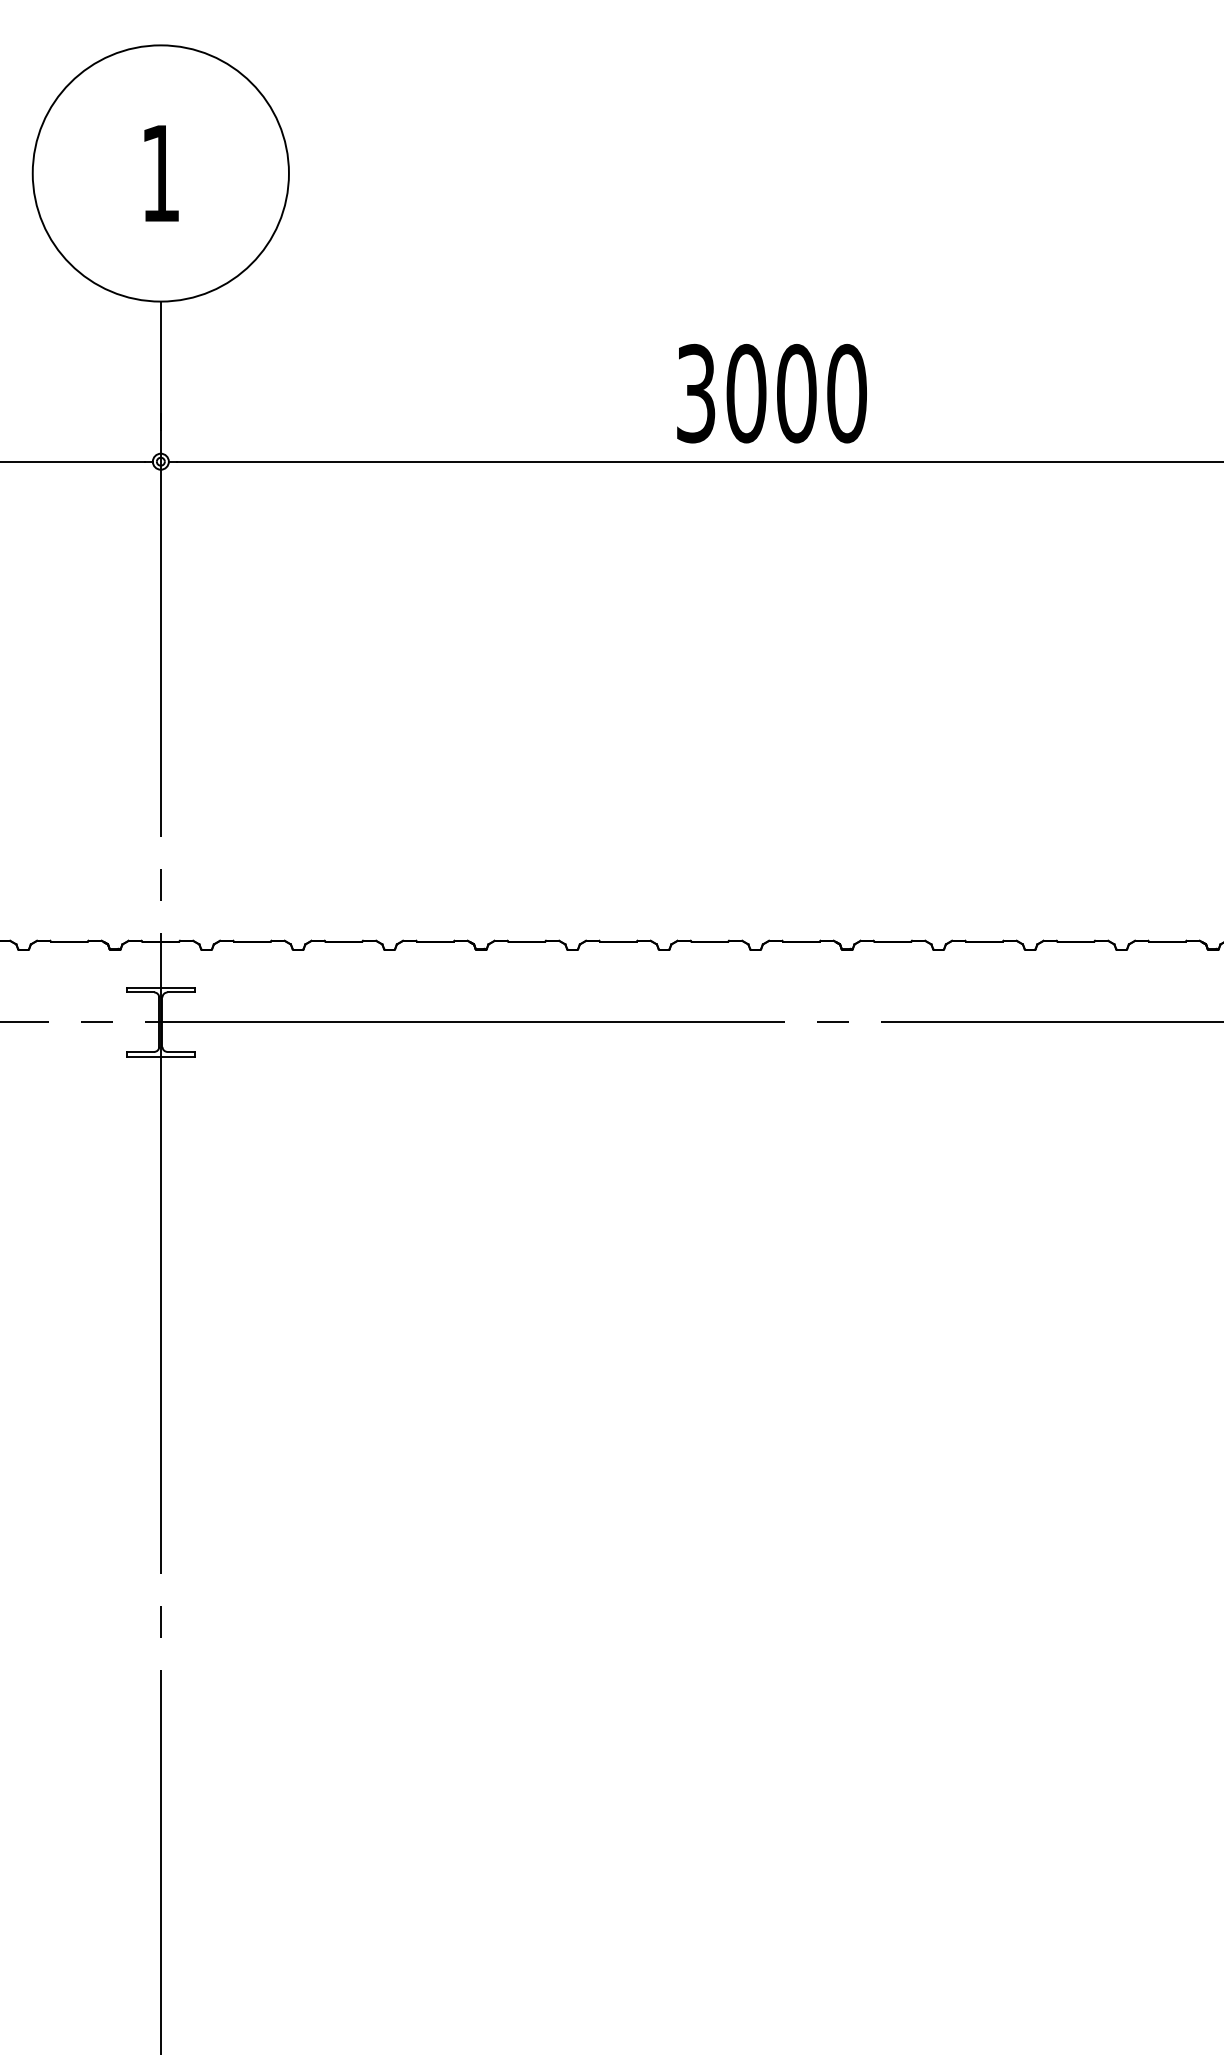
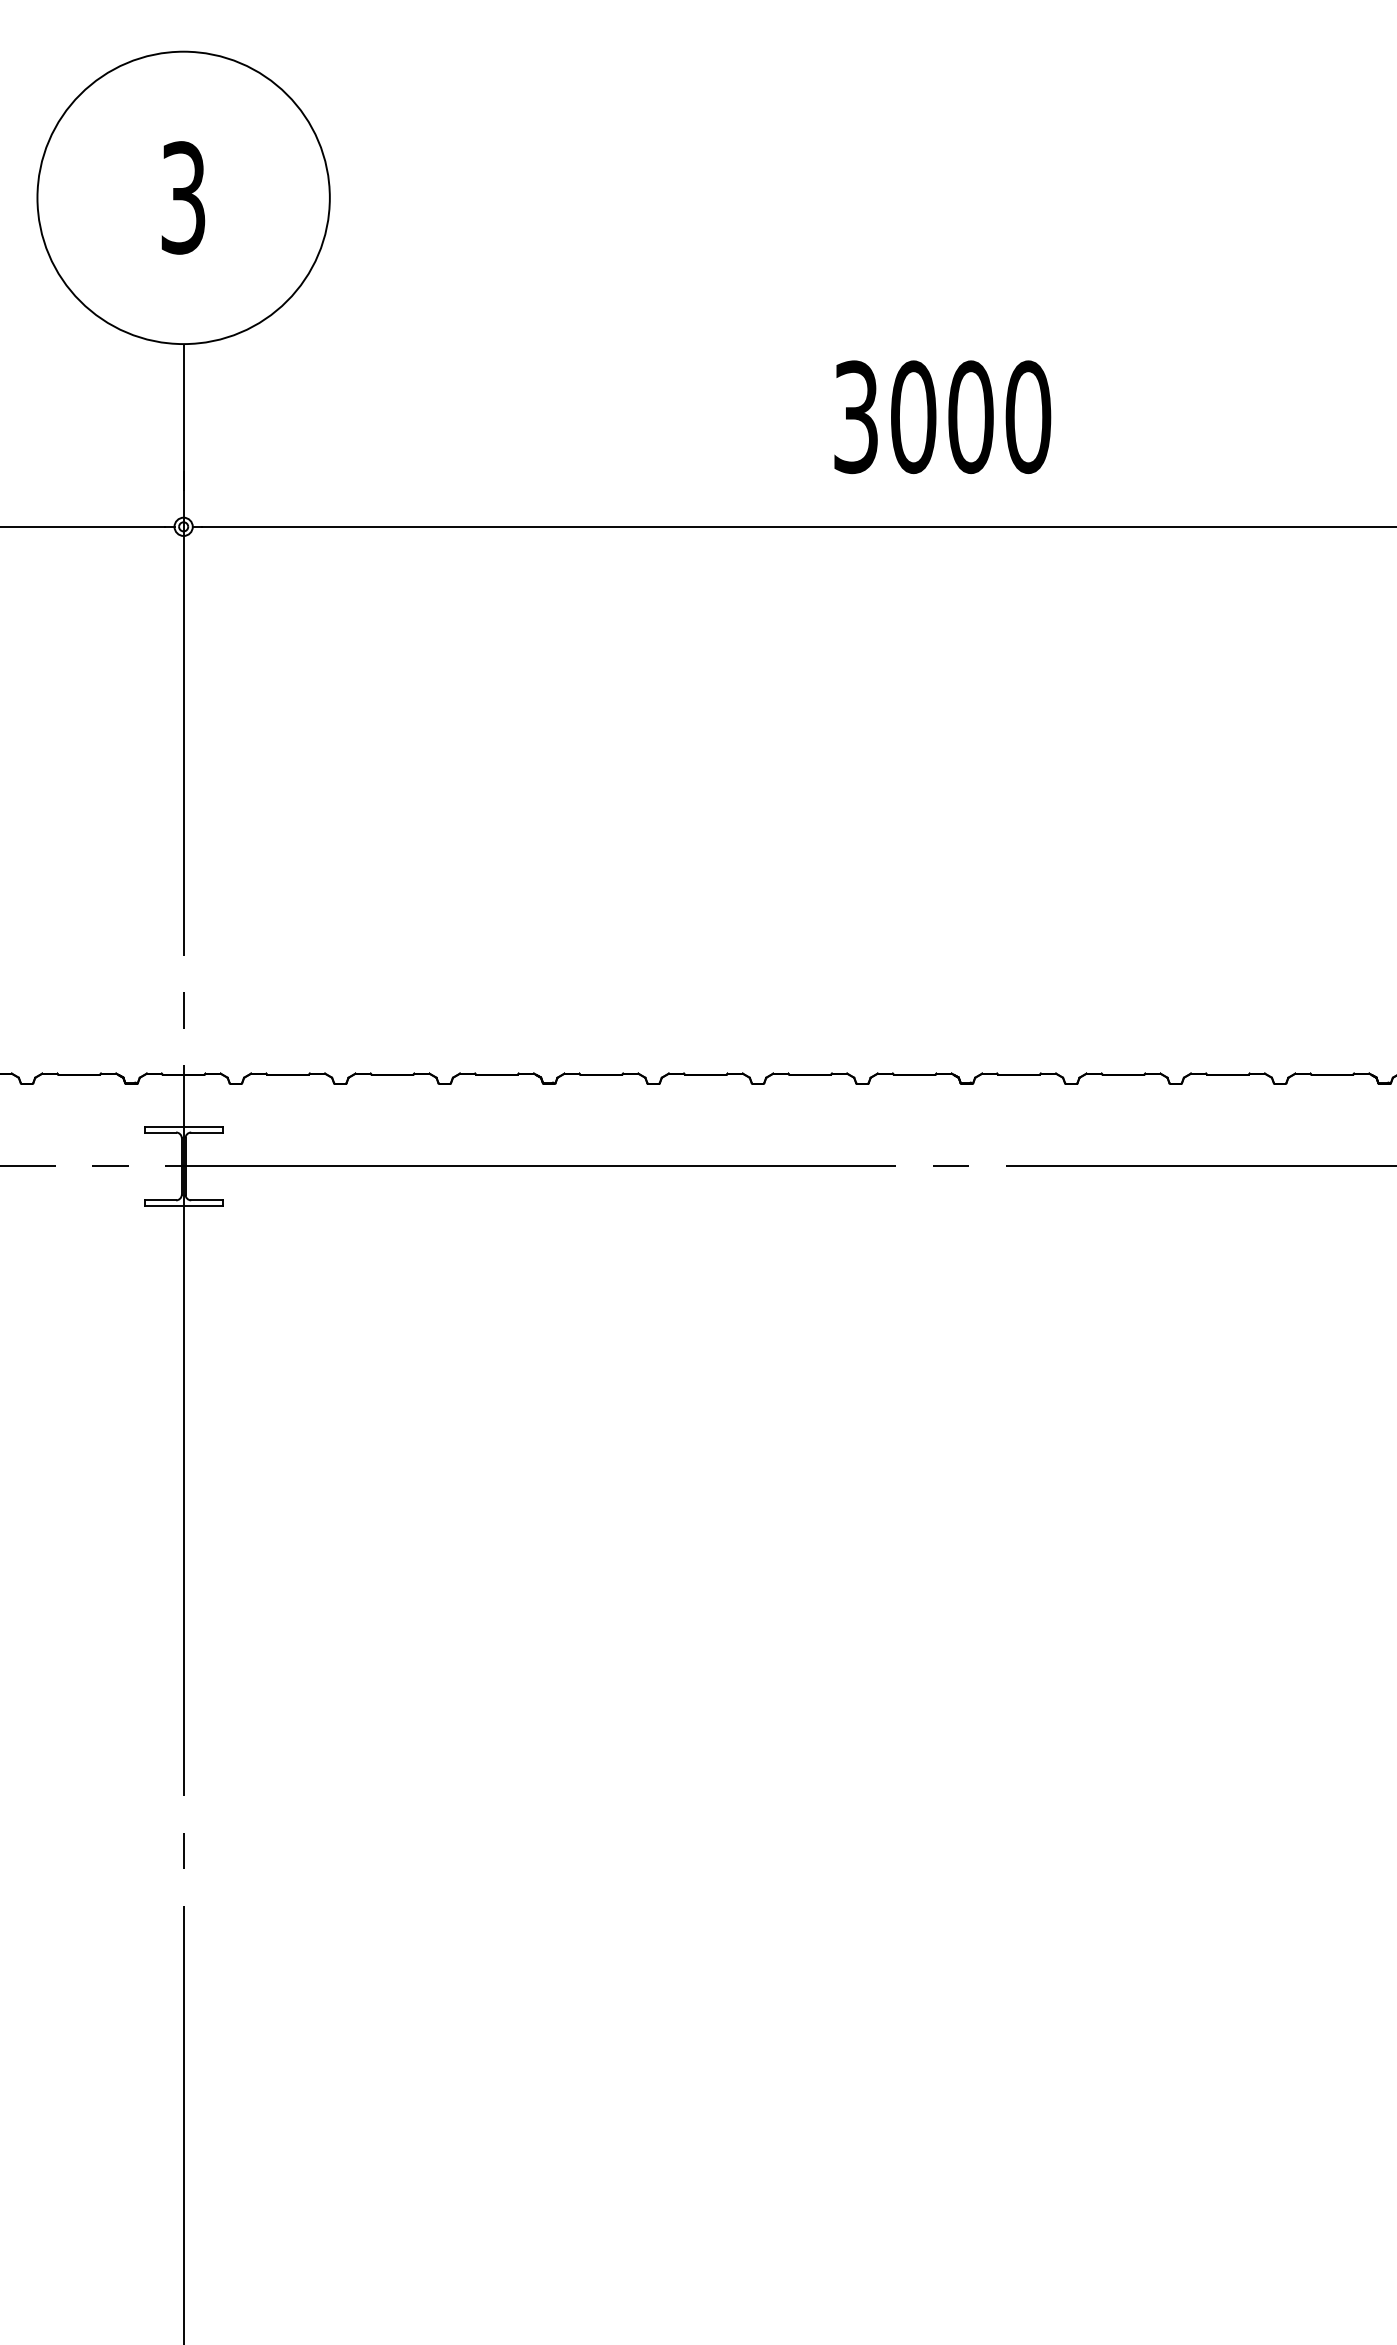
text: (160, 173) -> (183, 197), 1 -> 3
text: (771, 393) -> (942, 417), moved

